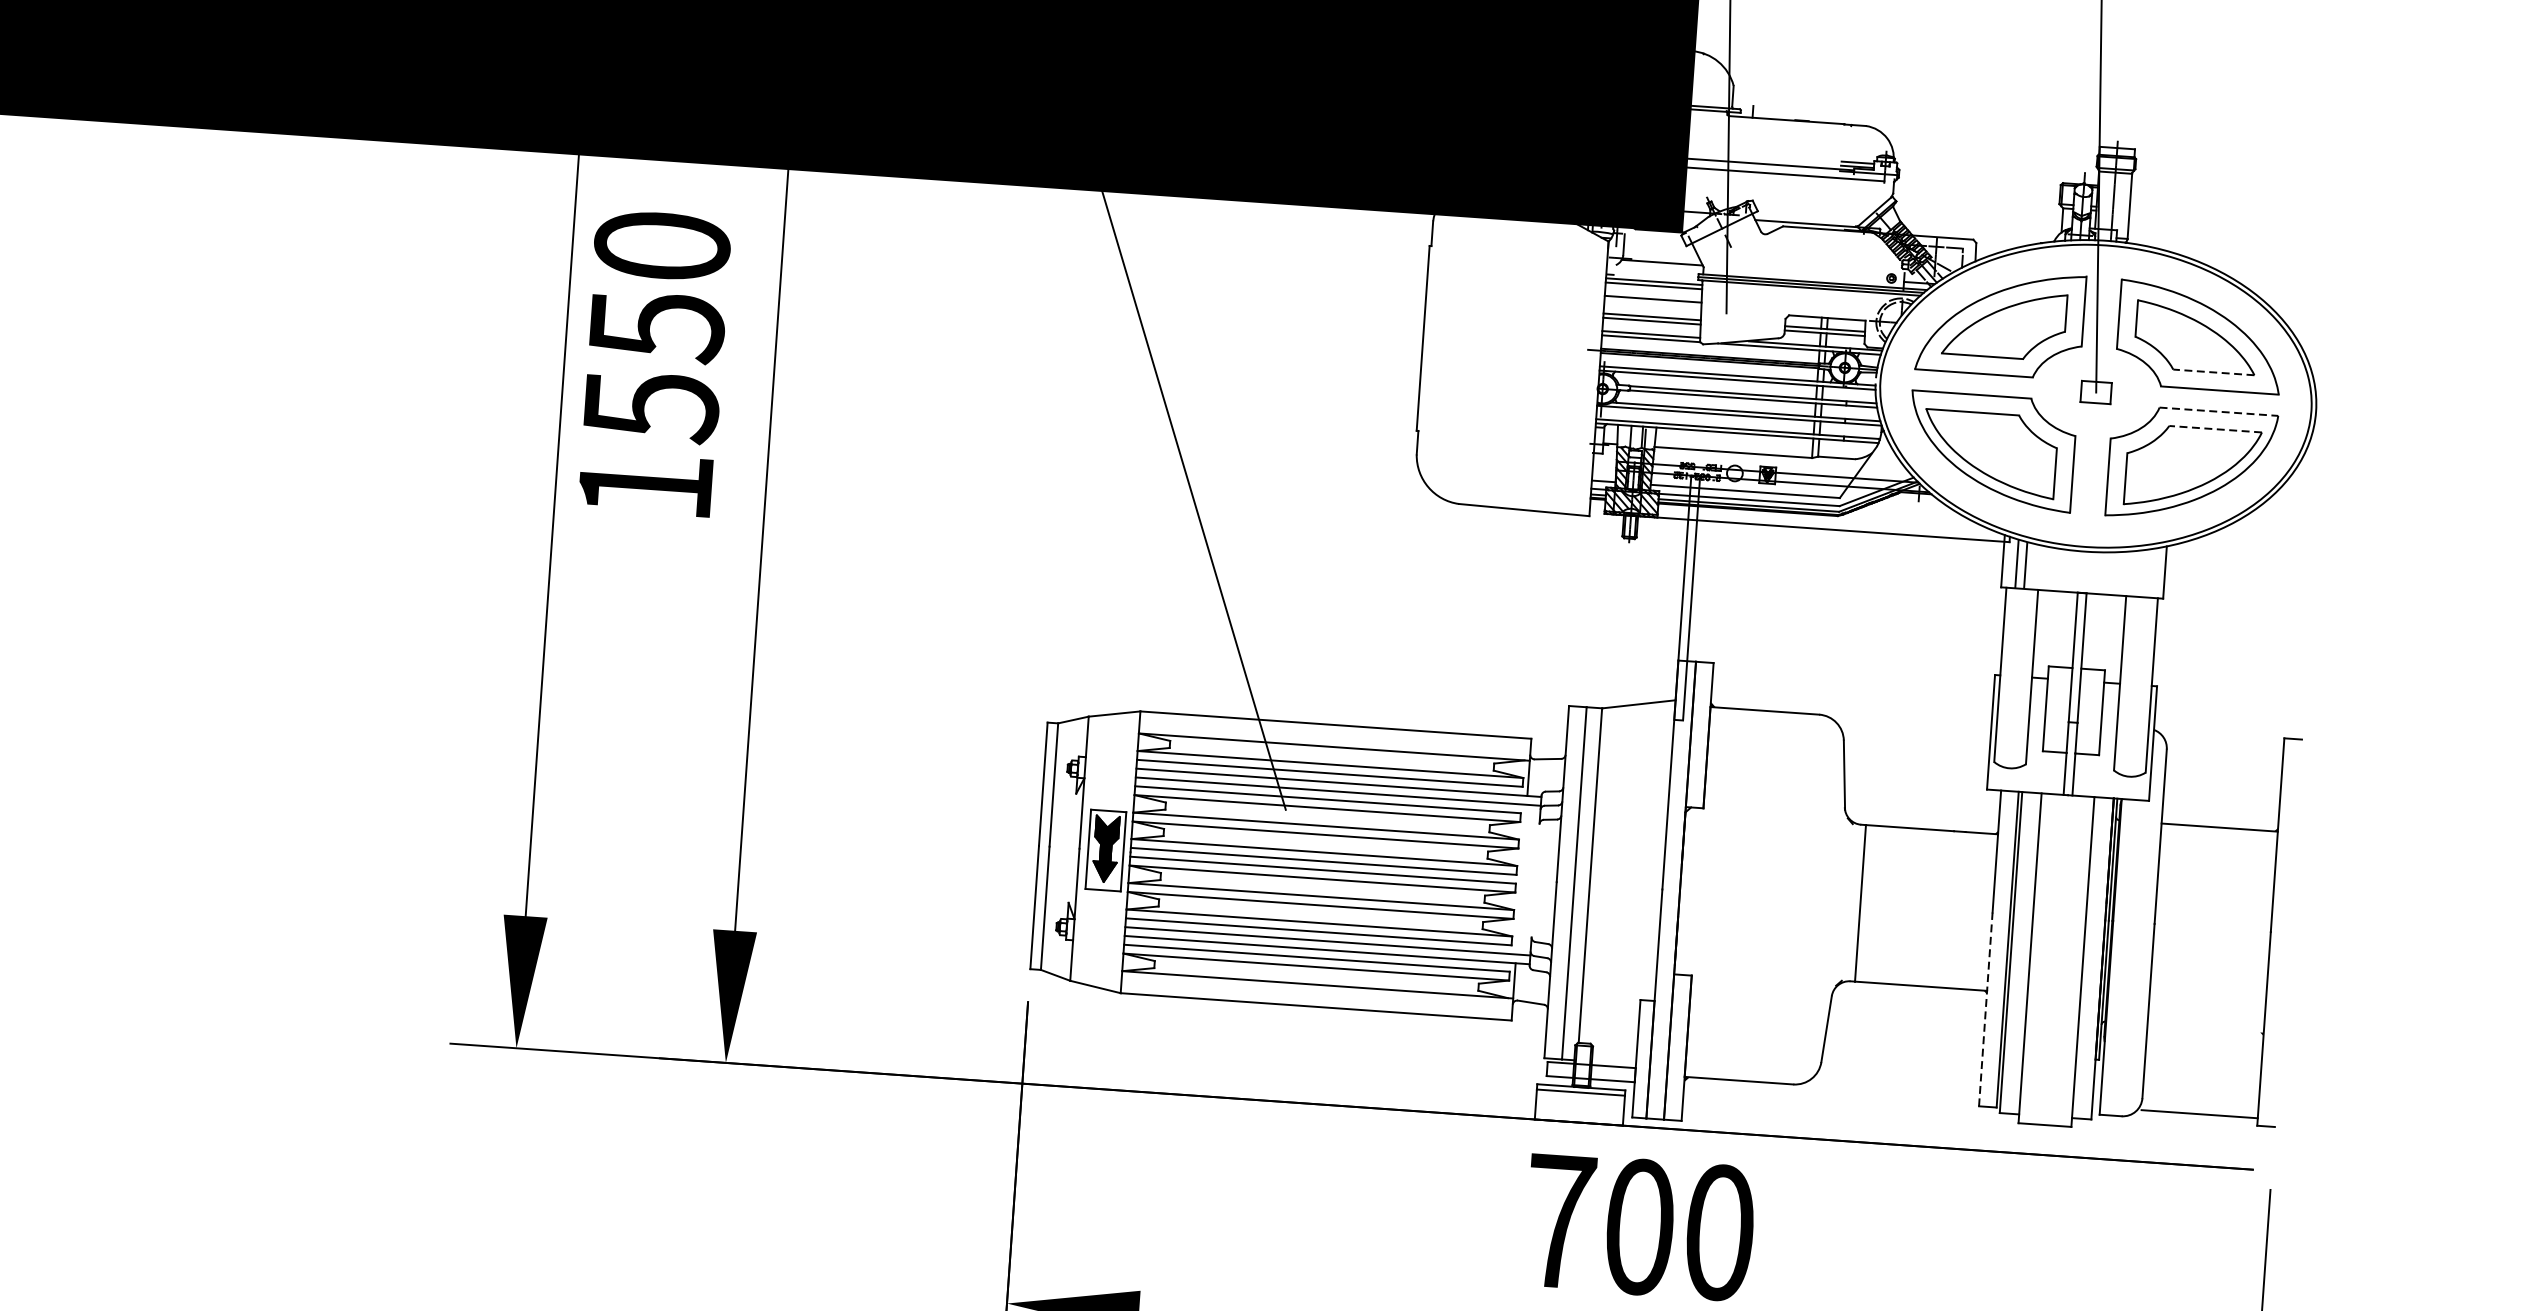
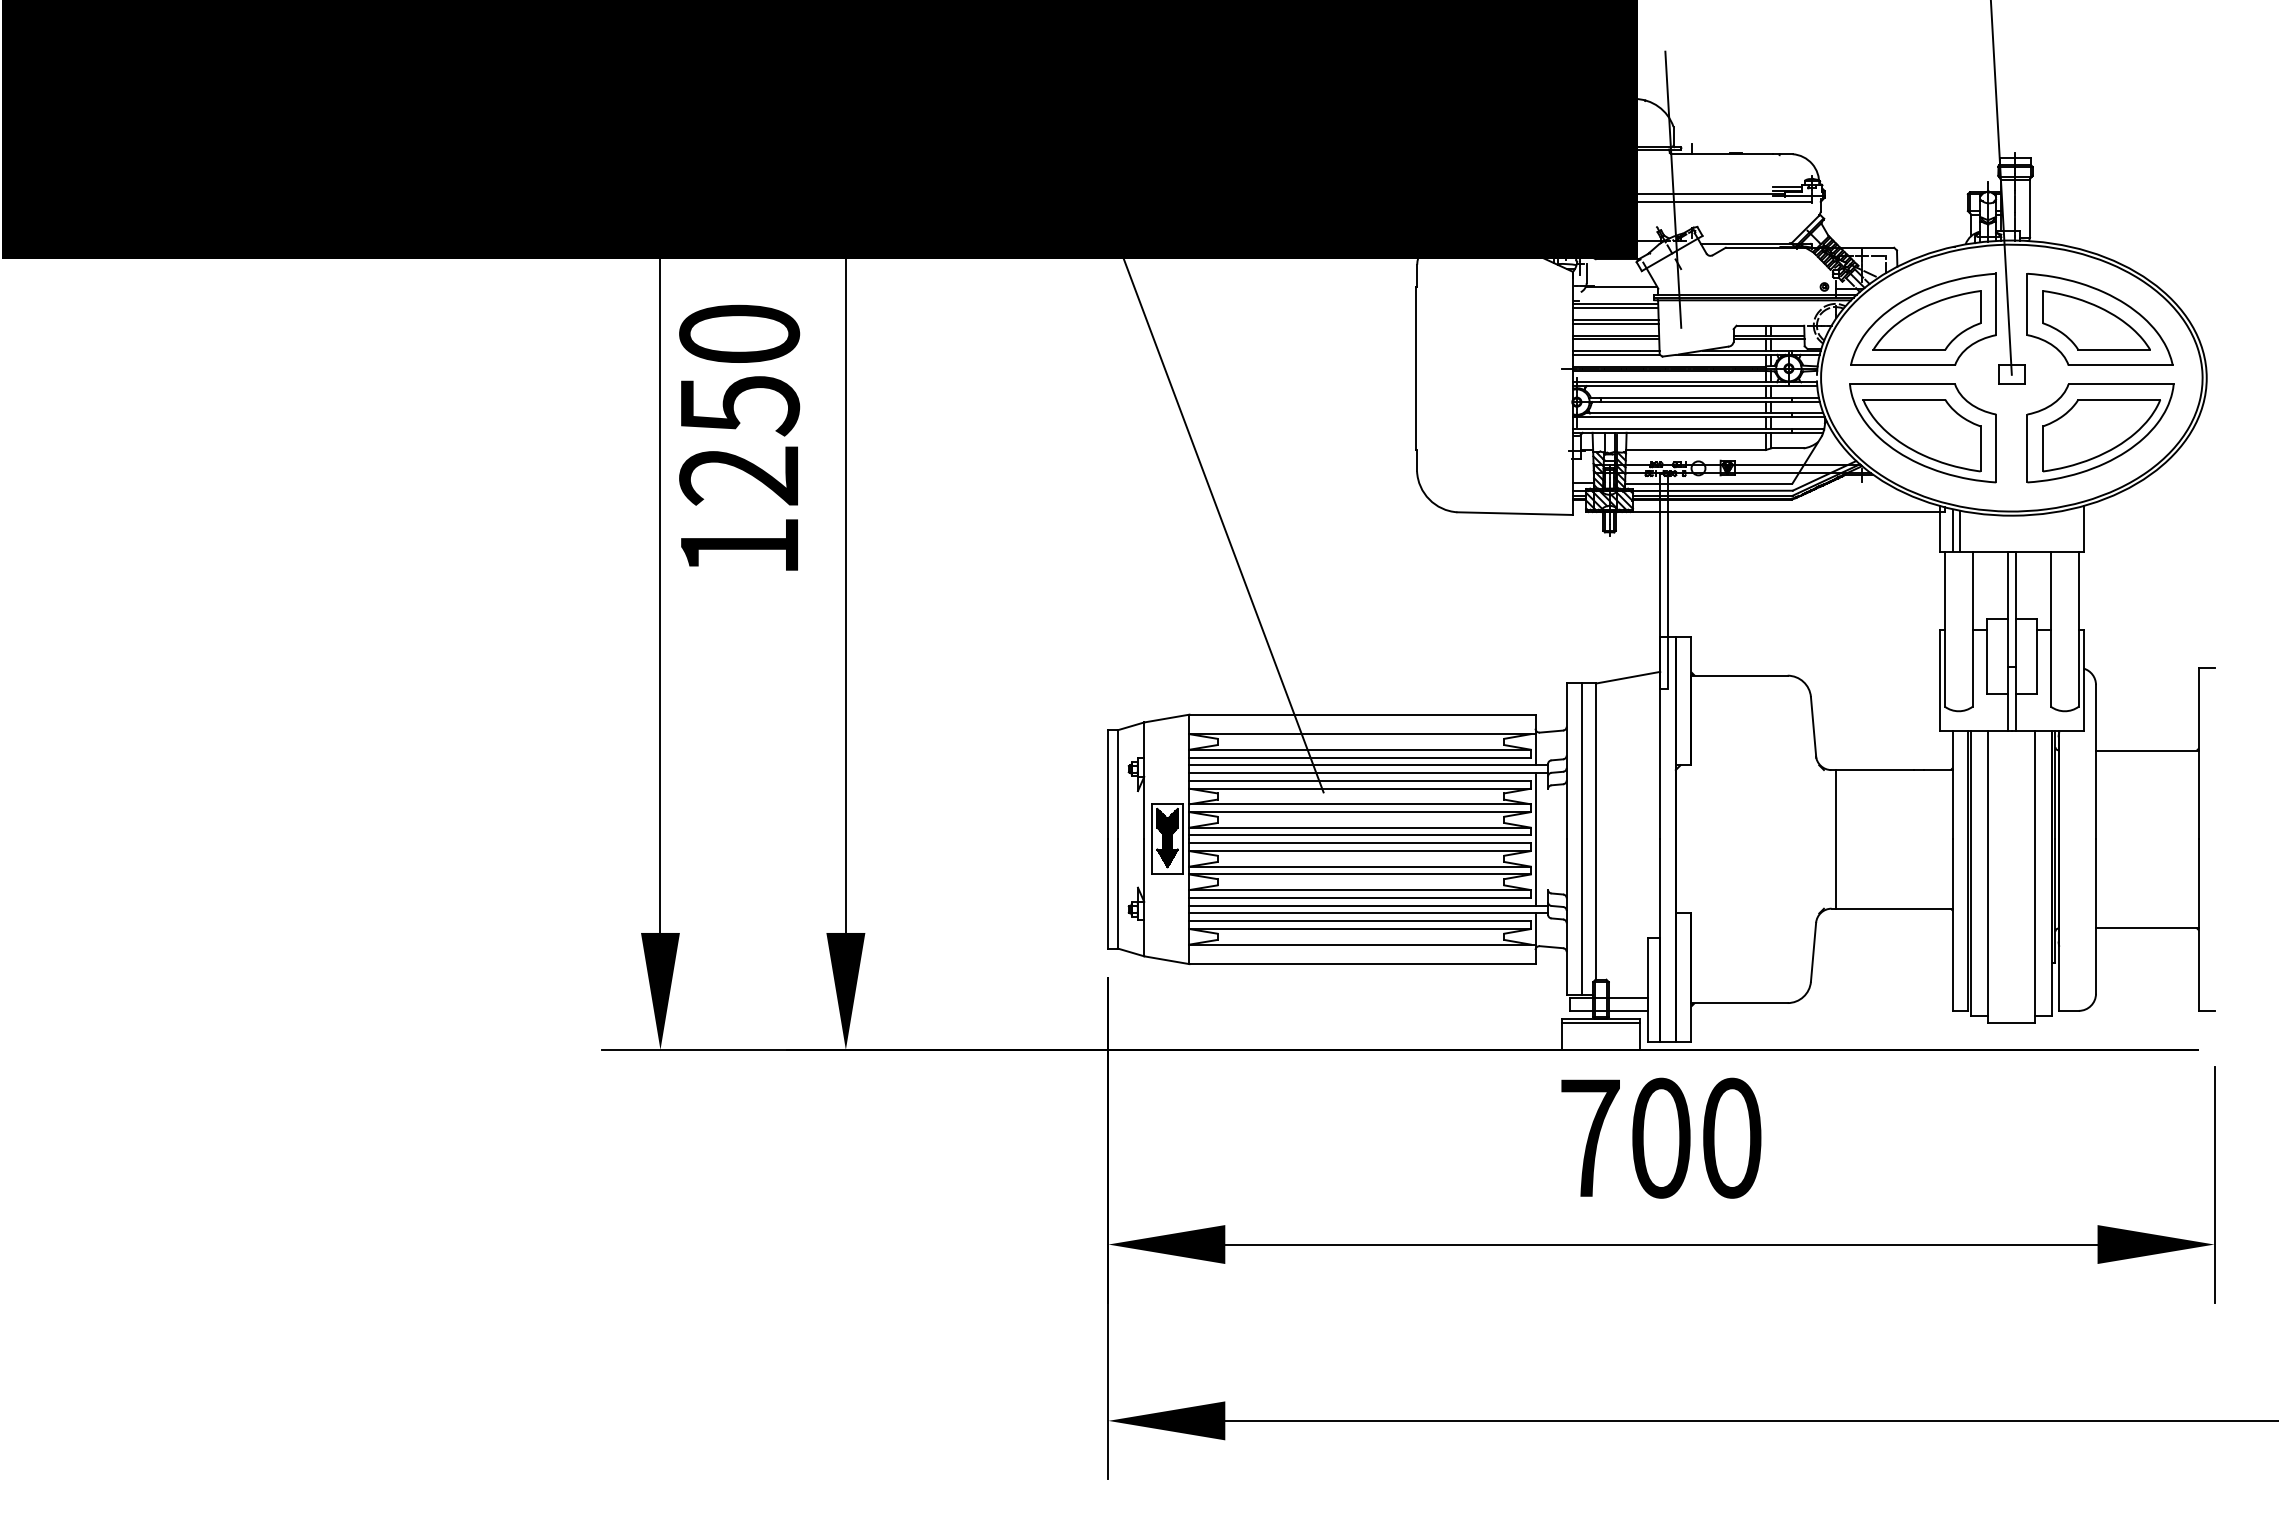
line: (1652, 303) -> (1615, 323), added
line: (2214, 372) -> (2114, 349), dashed -> solid
text: (651, 406) -> (739, 476), 1550 -> 1250
line: (2219, 412) -> (2121, 384), dashed -> solid
line: (2214, 428) -> (2118, 399), dashed -> solid
line: (1521, 879) -> (1535, 839), added
line: (1985, 1009) -> (1952, 925), dashed -> solid
line: (2199, 1114) -> (2147, 928), moved

